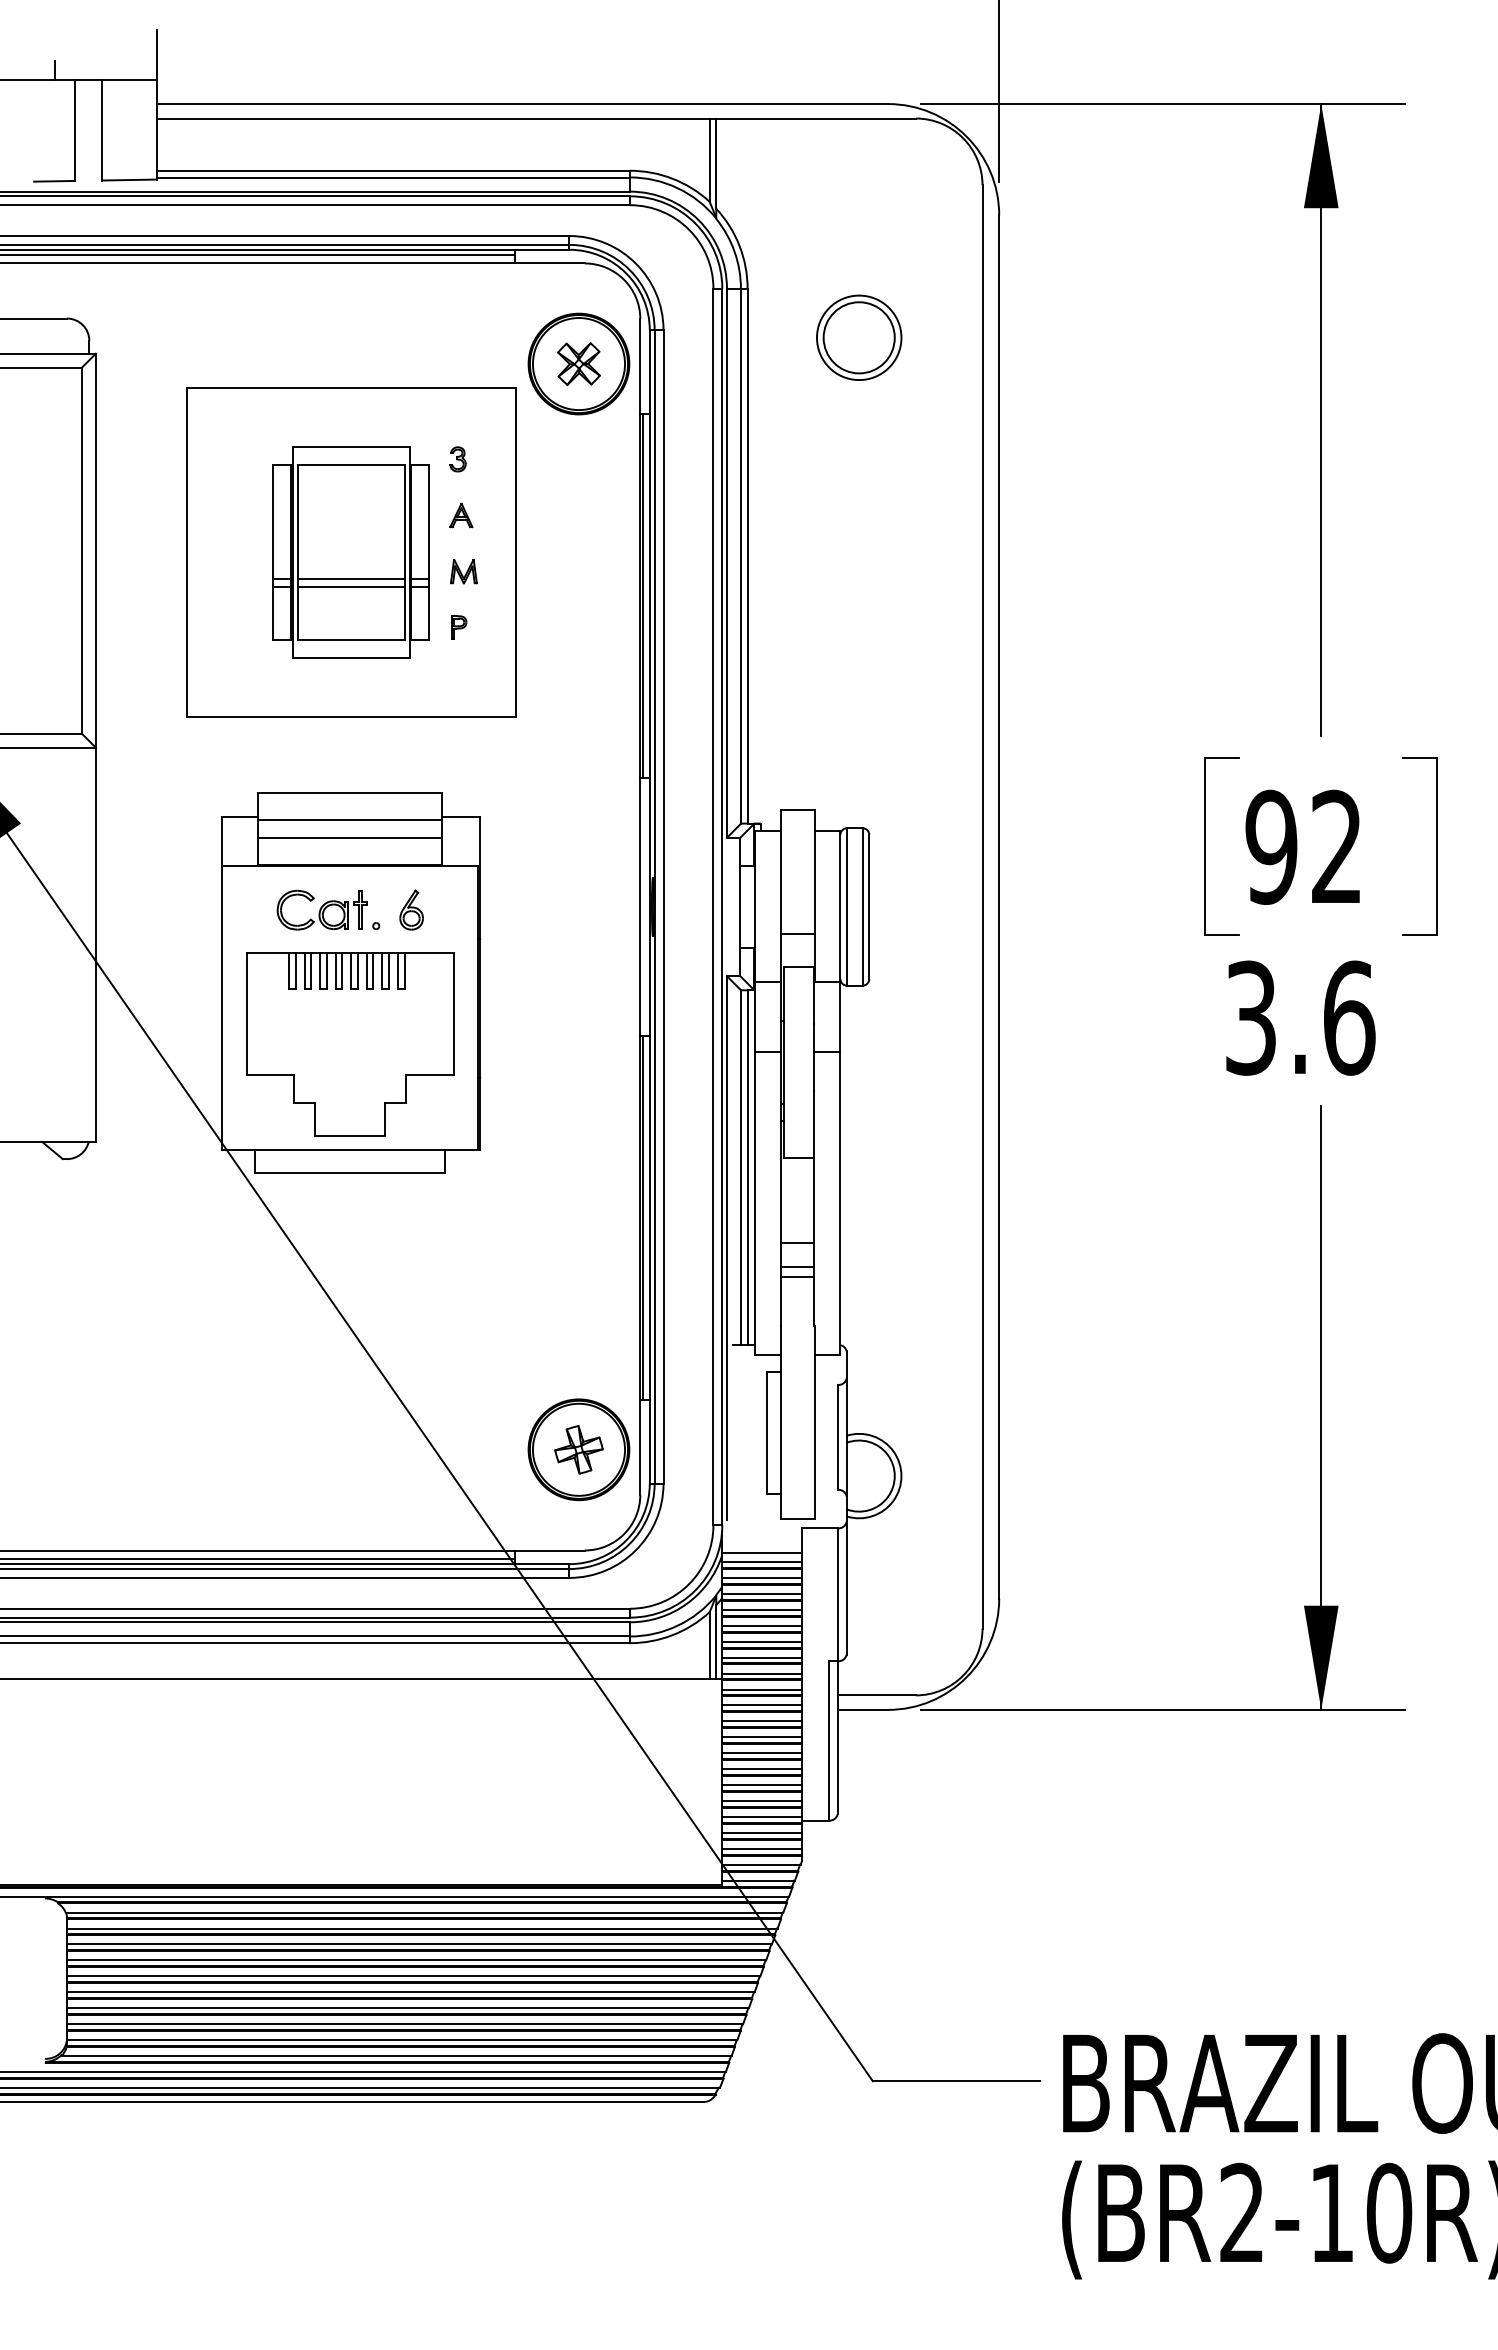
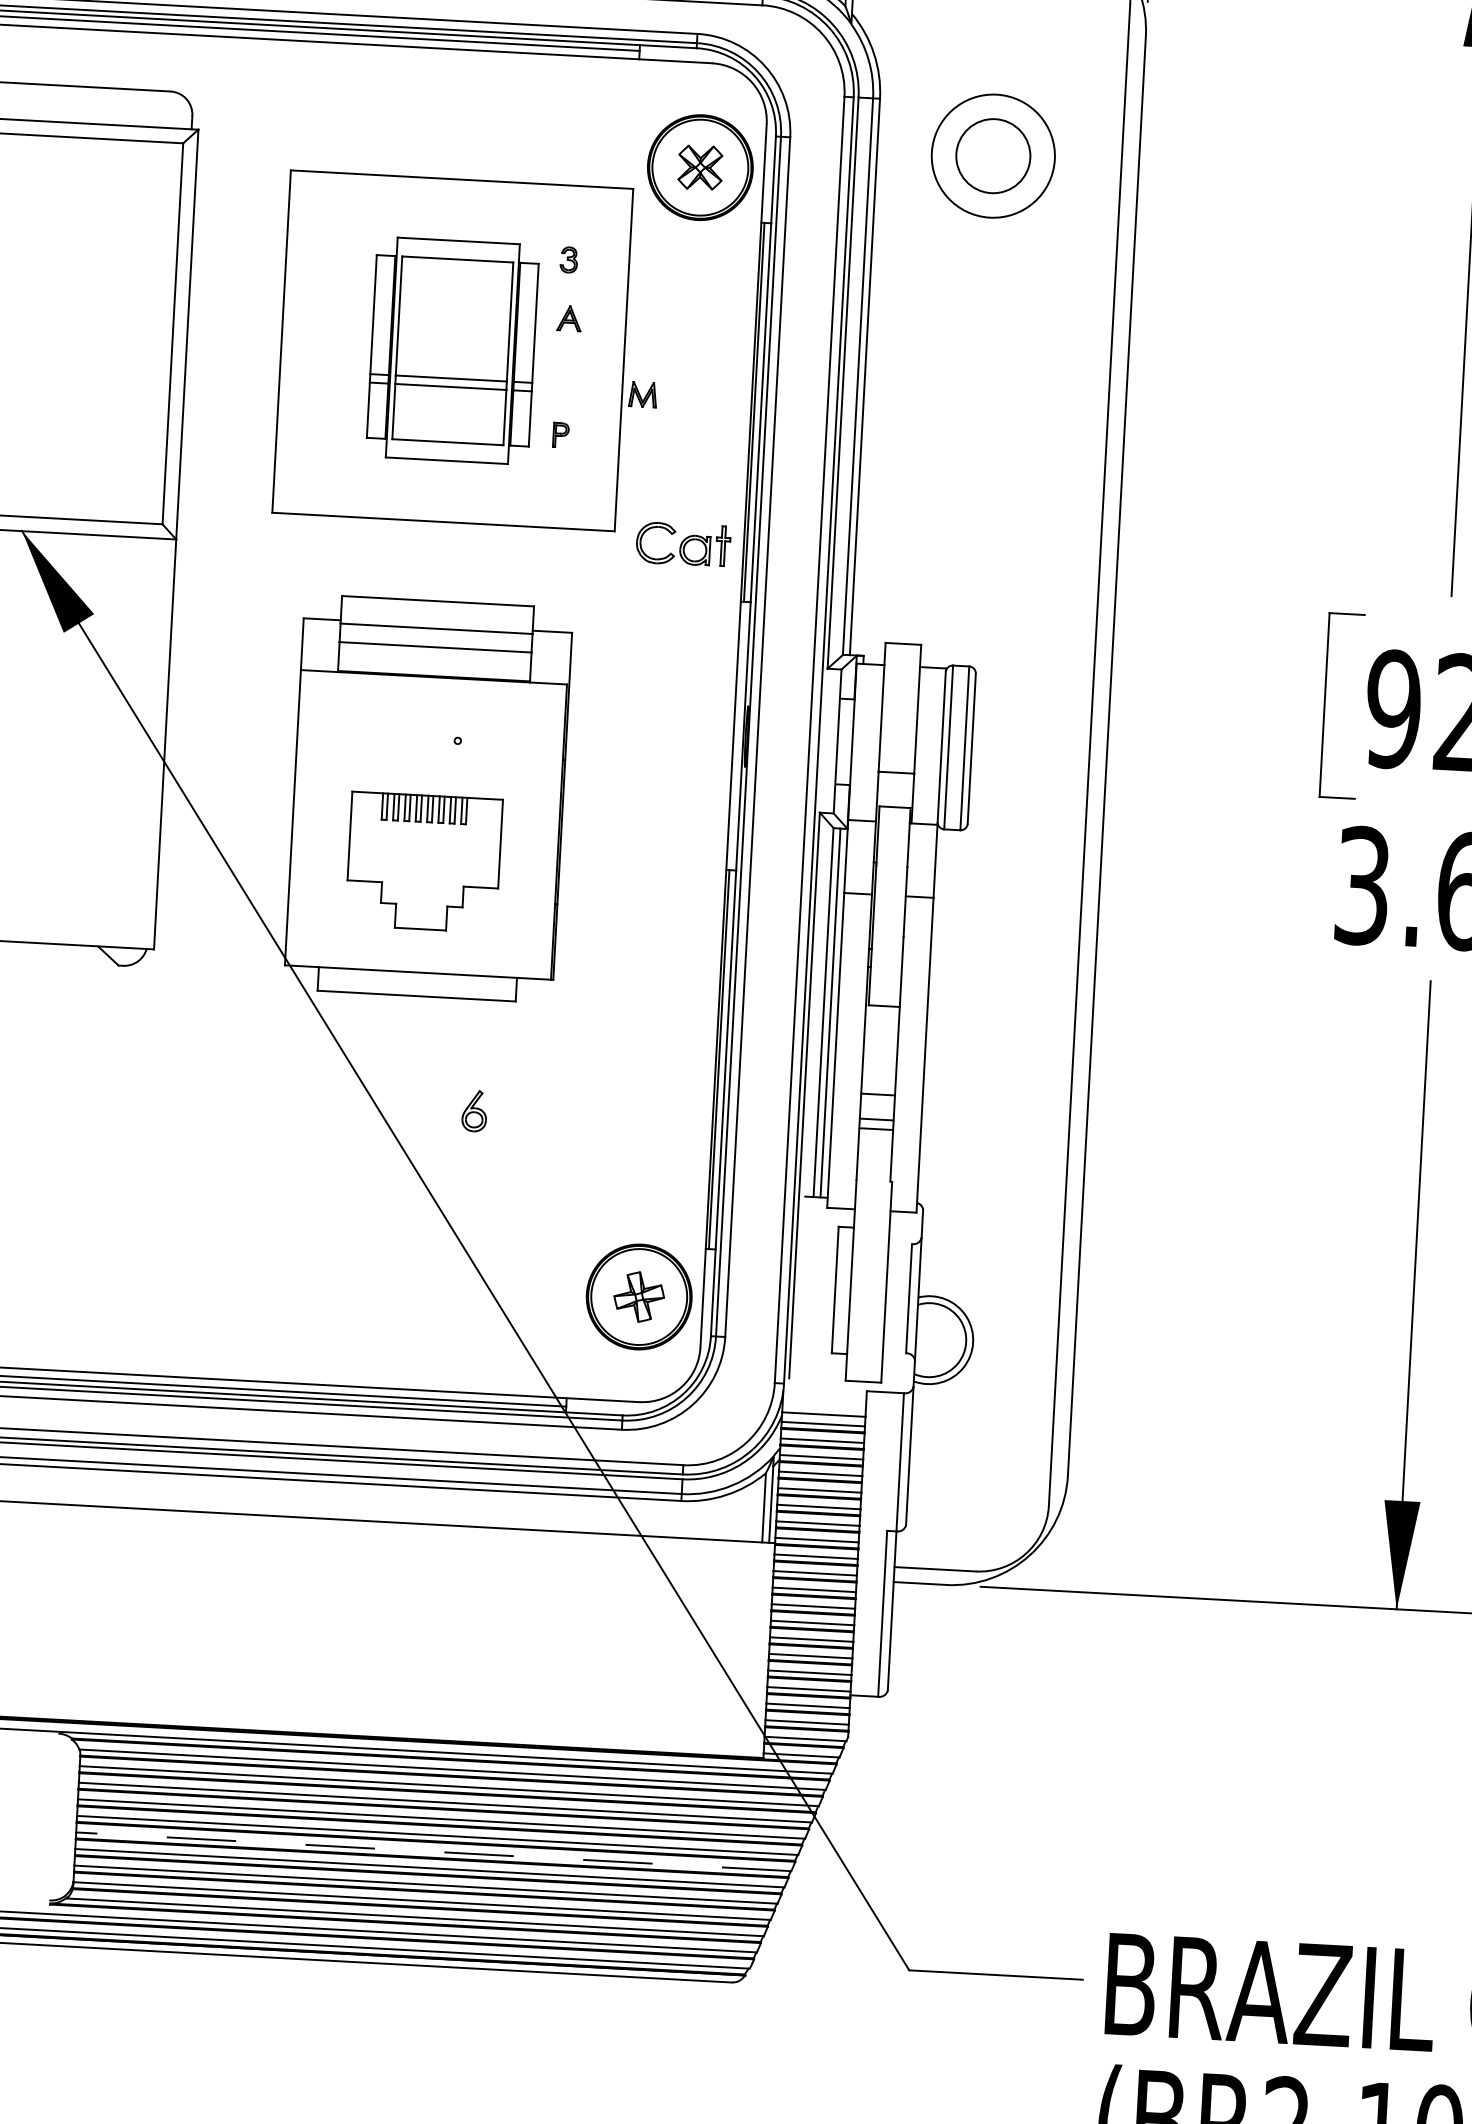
circle: (858, 337) -> (992, 155), size x1.4
part: (463, 571) -> (642, 394), moved
part: (321, 909) -> (682, 543), moved
part: (411, 909) -> (474, 1110), moved
part: (350, 1044) -> (424, 862), size x0.7
line: (410, 1992) -> (433, 1852), solid -> dashed

